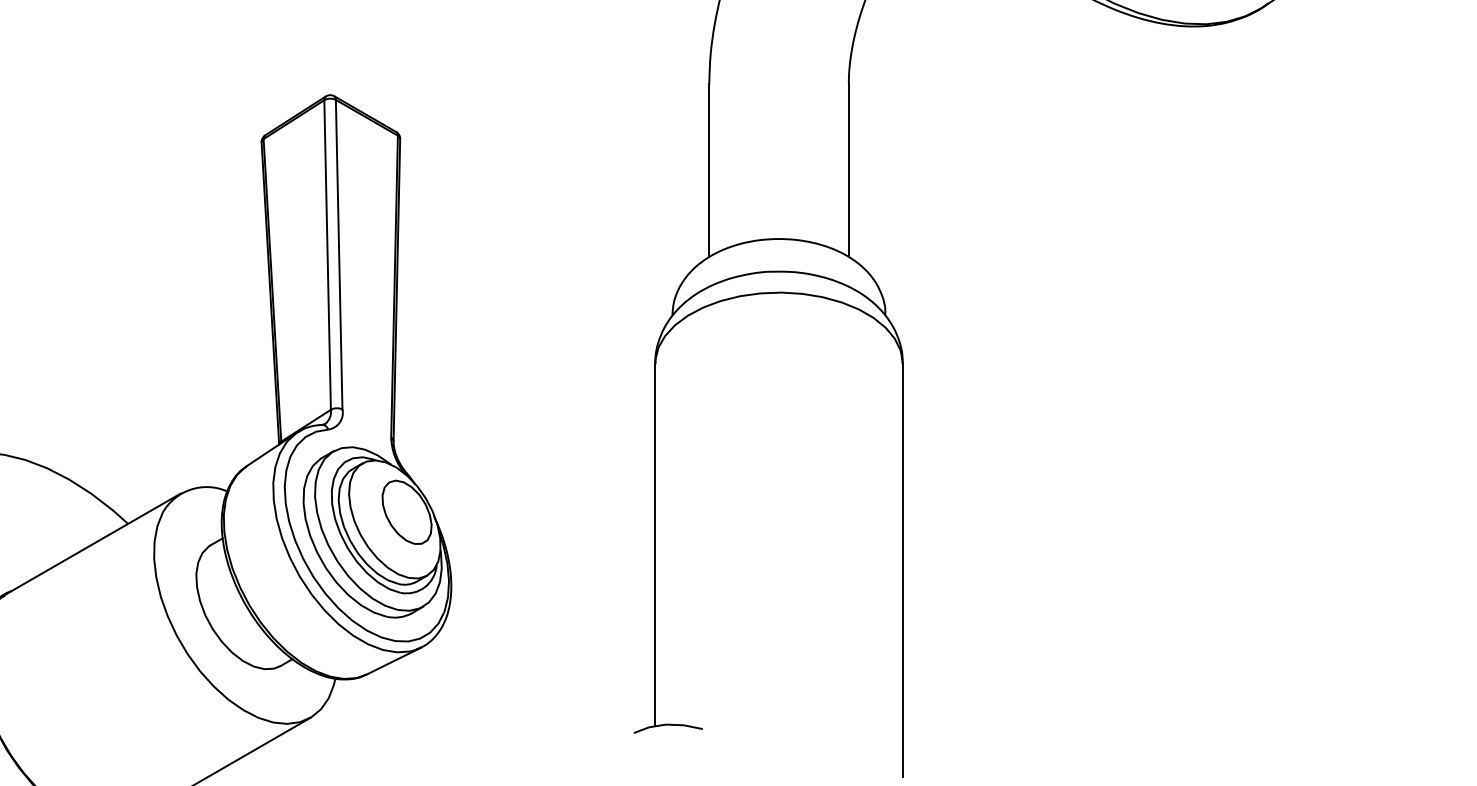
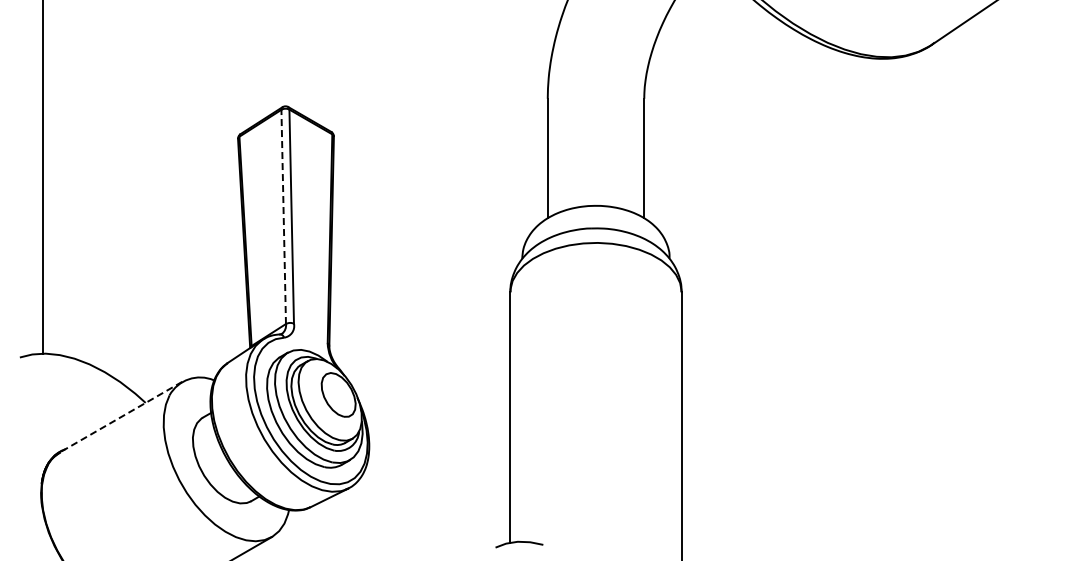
line: (327, 254) -> (283, 216), solid -> dashed
line: (91, 544) -> (120, 417), solid -> dashed

